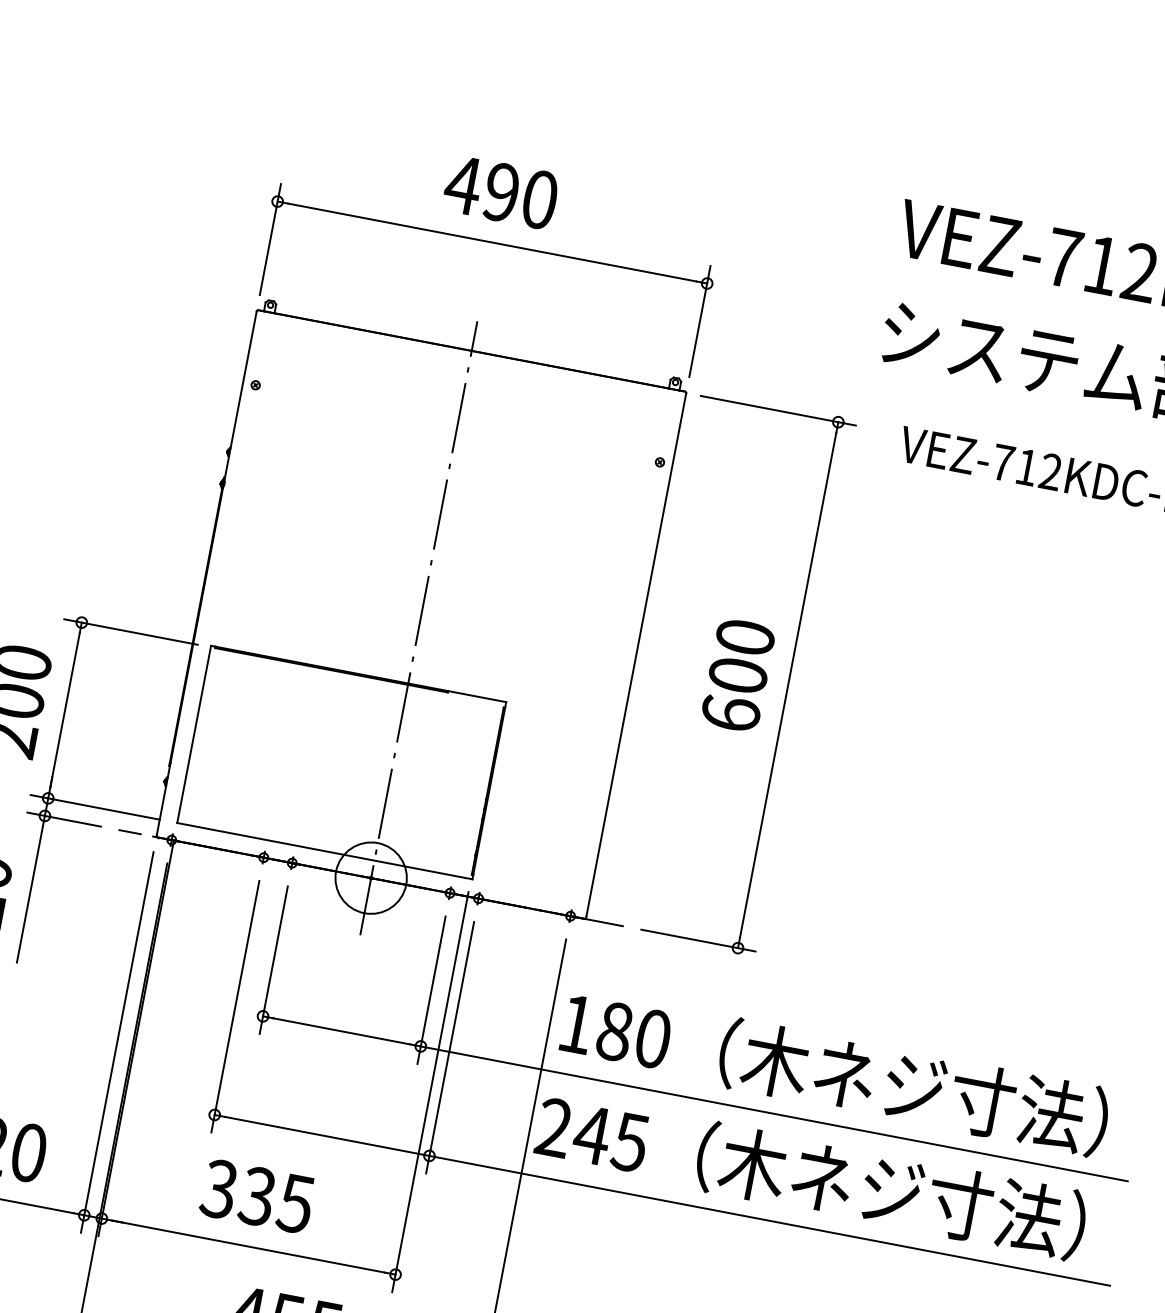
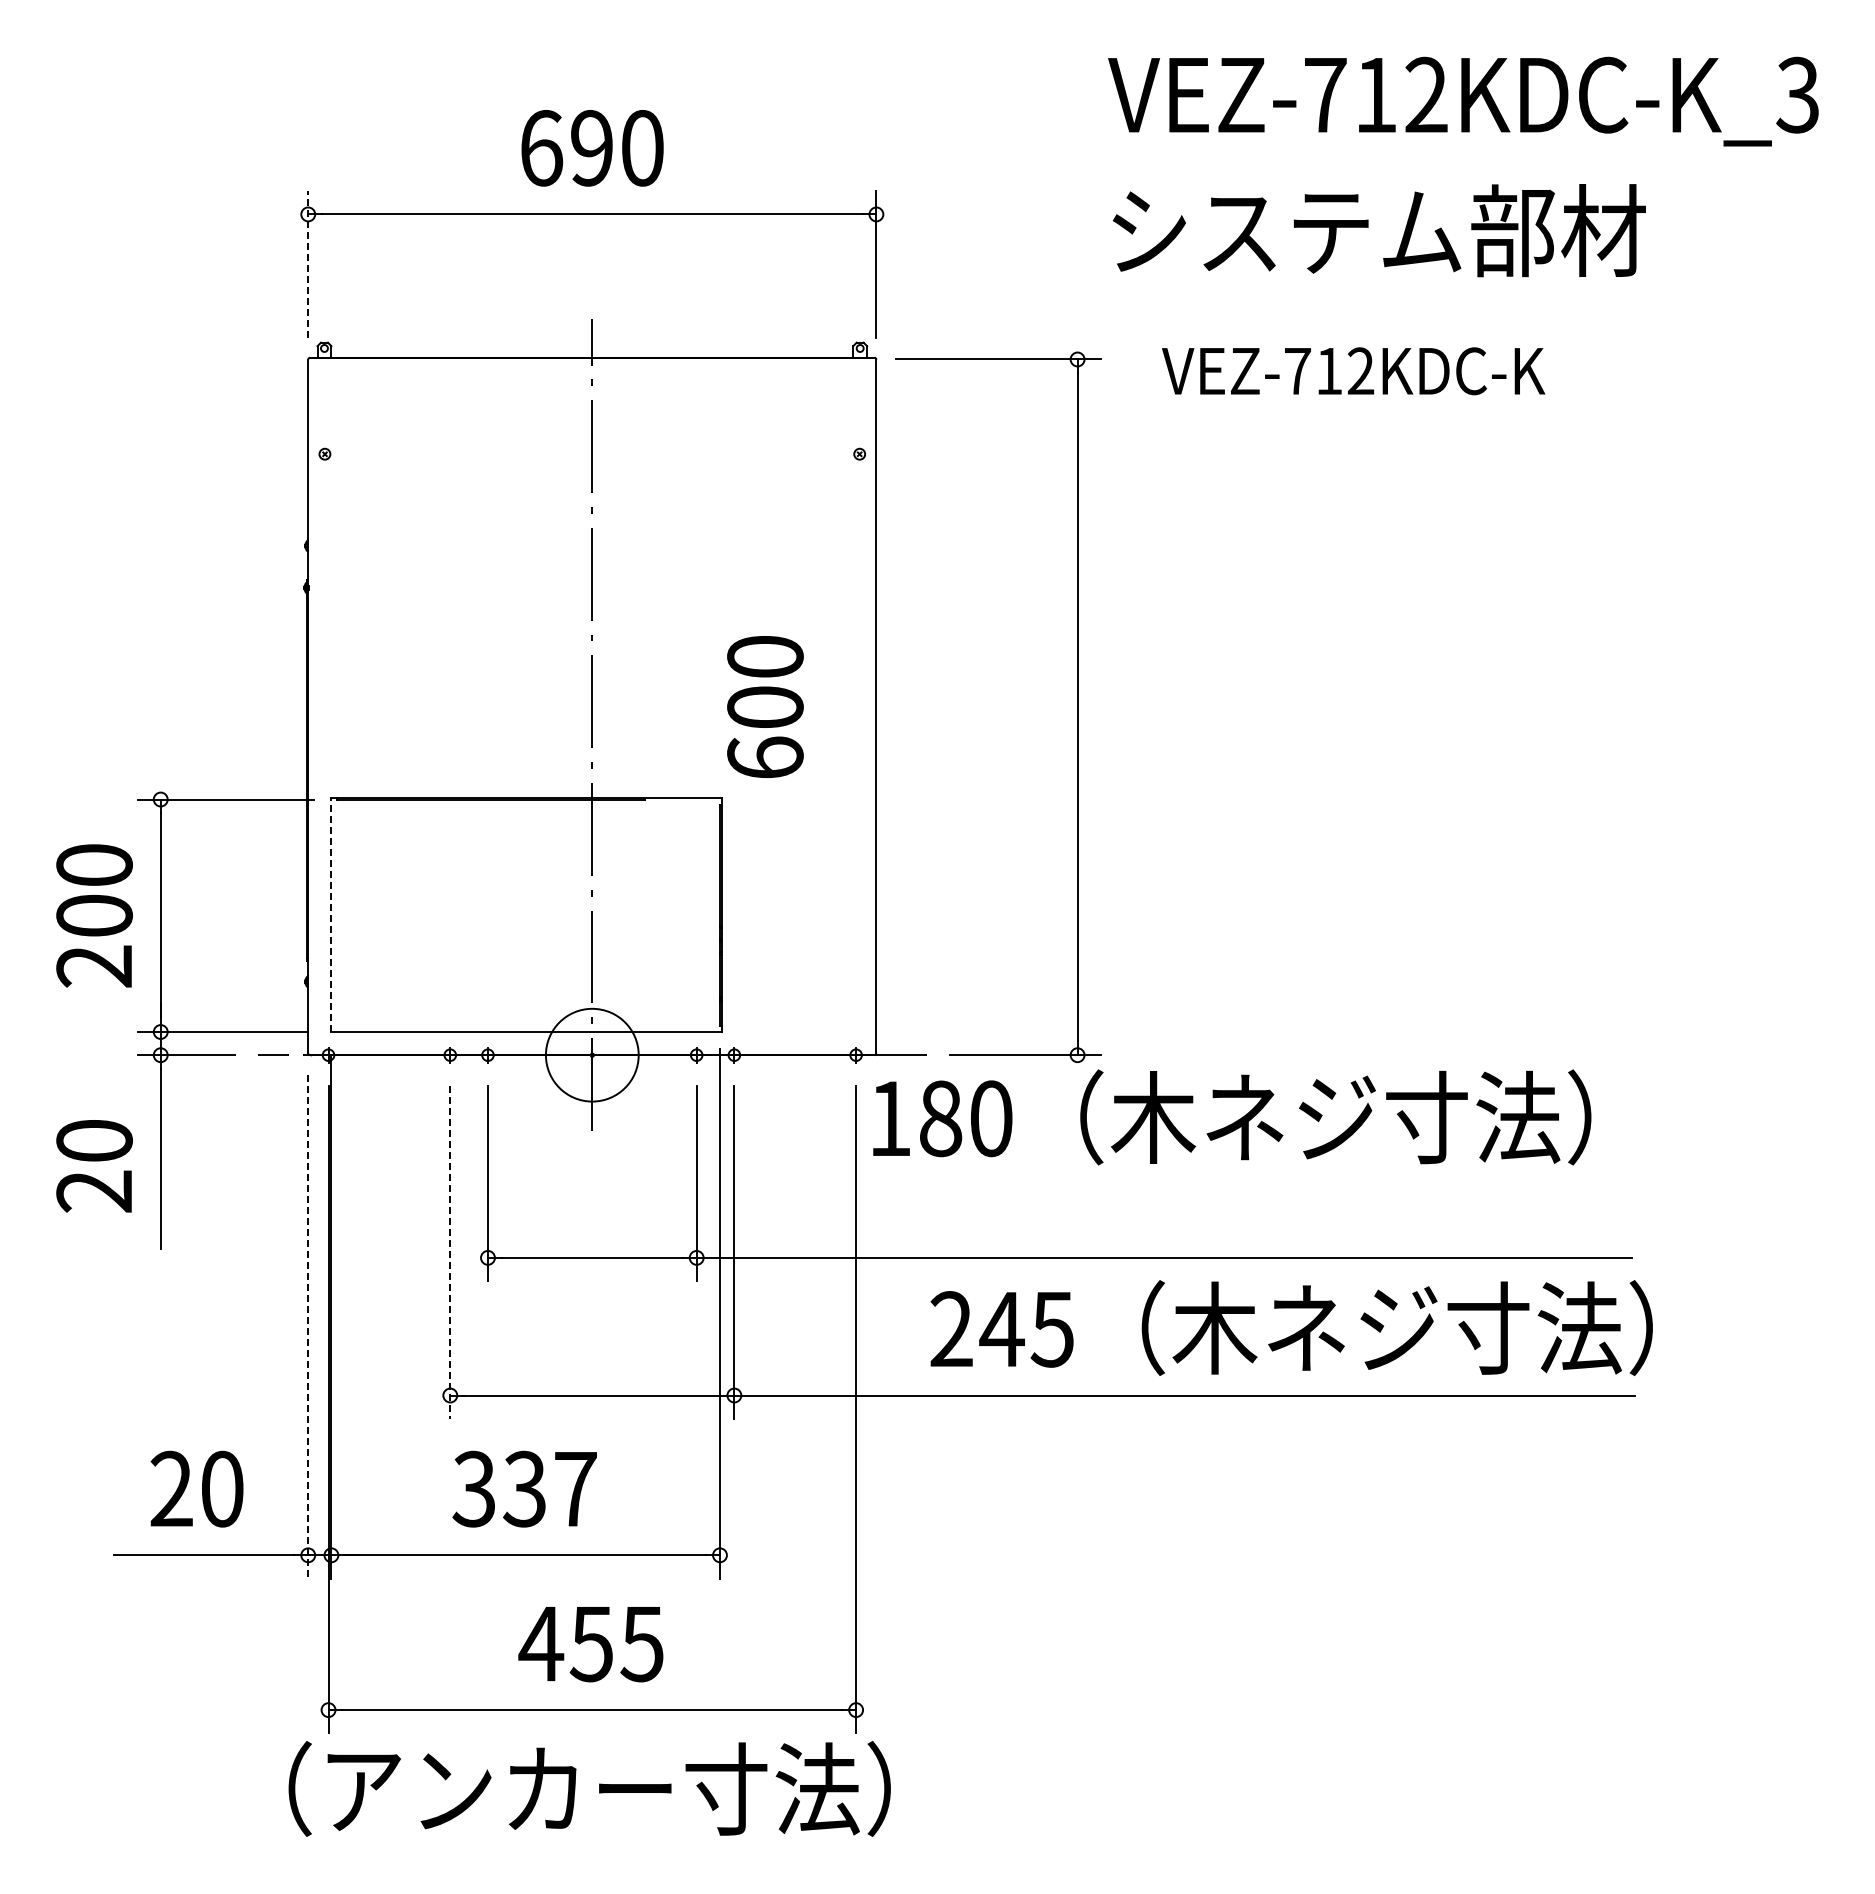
text: (463, 185) -> (541, 148), 490 -> 690
line: (270, 239) -> (308, 264), solid -> dashed
text: (738, 675) -> (765, 706), moved
line: (194, 734) -> (331, 914), solid -> dashed
line: (235, 1006) -> (450, 1252), solid -> dashed
line: (117, 1042) -> (308, 1326), solid -> dashed
text: (835, 1072) -> (1232, 1117), moved
text: (811, 1175) -> (1291, 1327), moved
text: (295, 1203) -> (574, 1489), 335 -> 337

